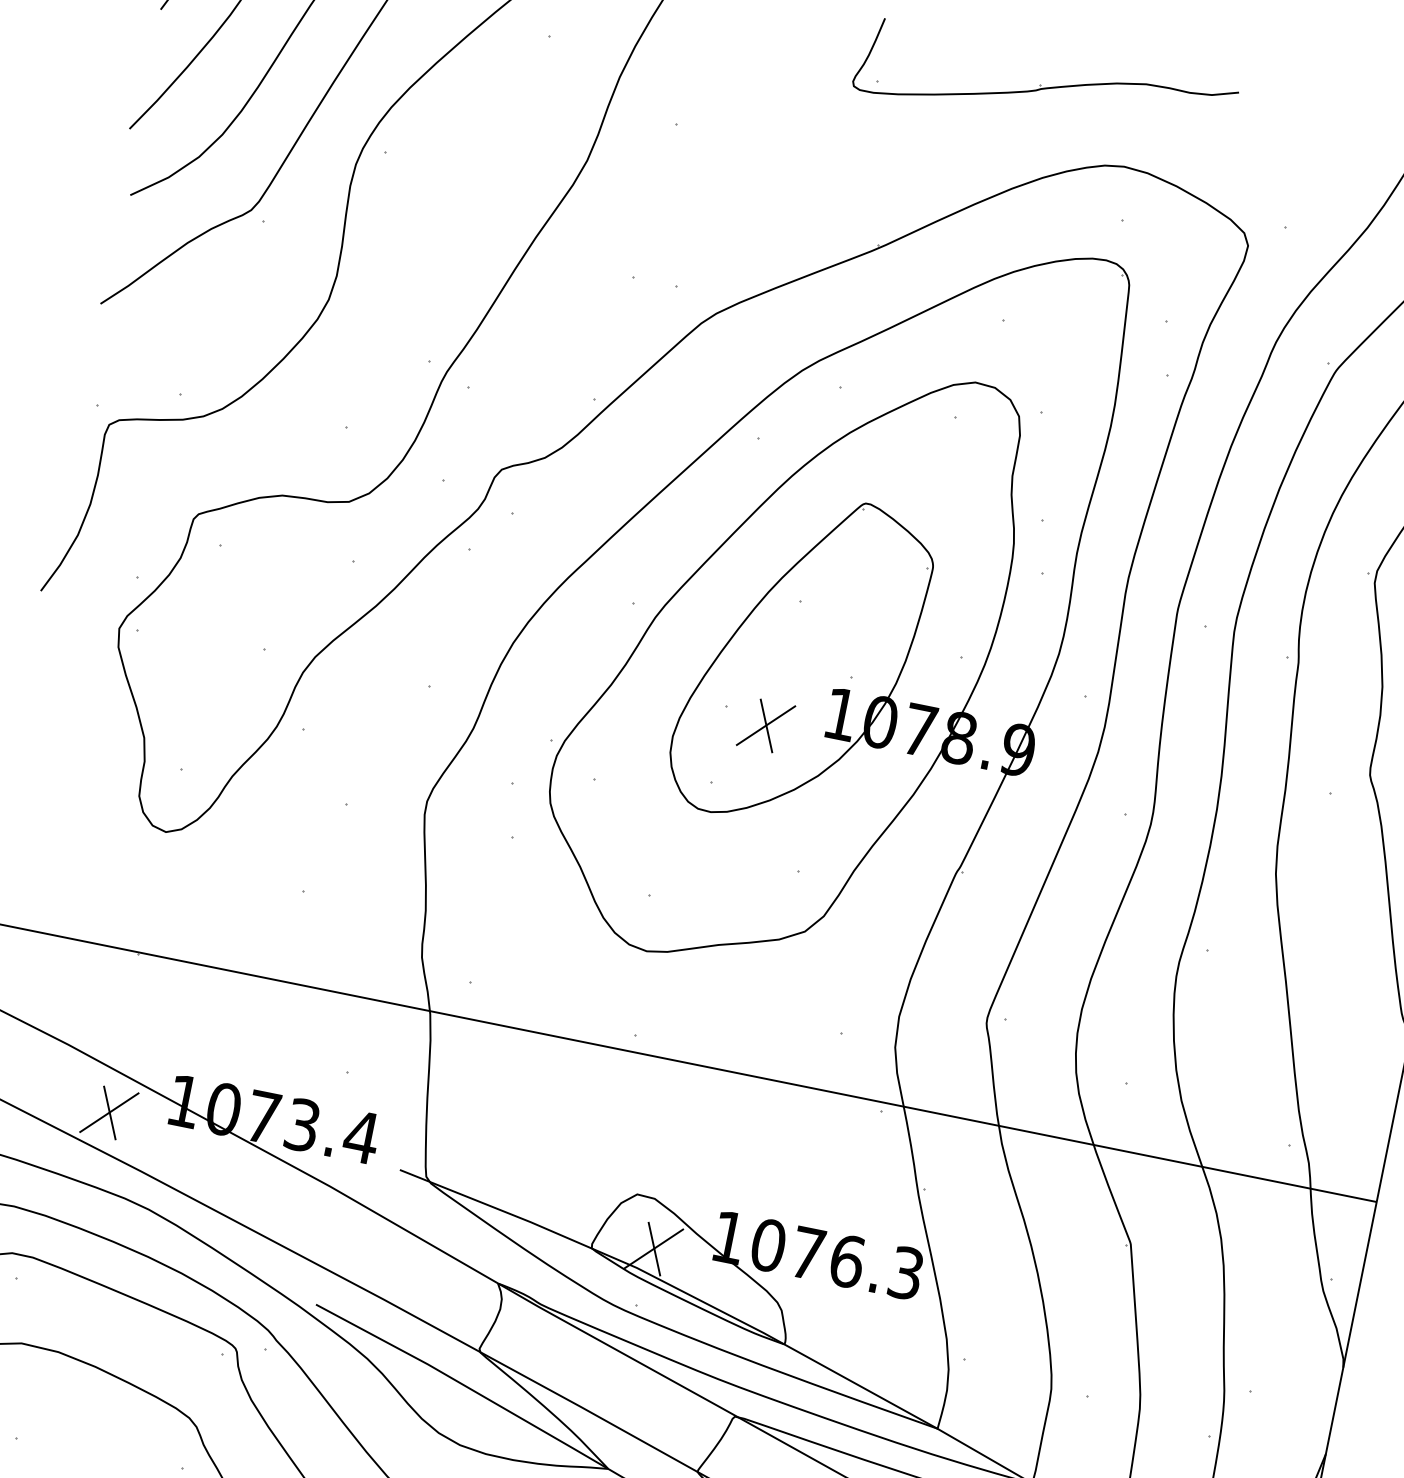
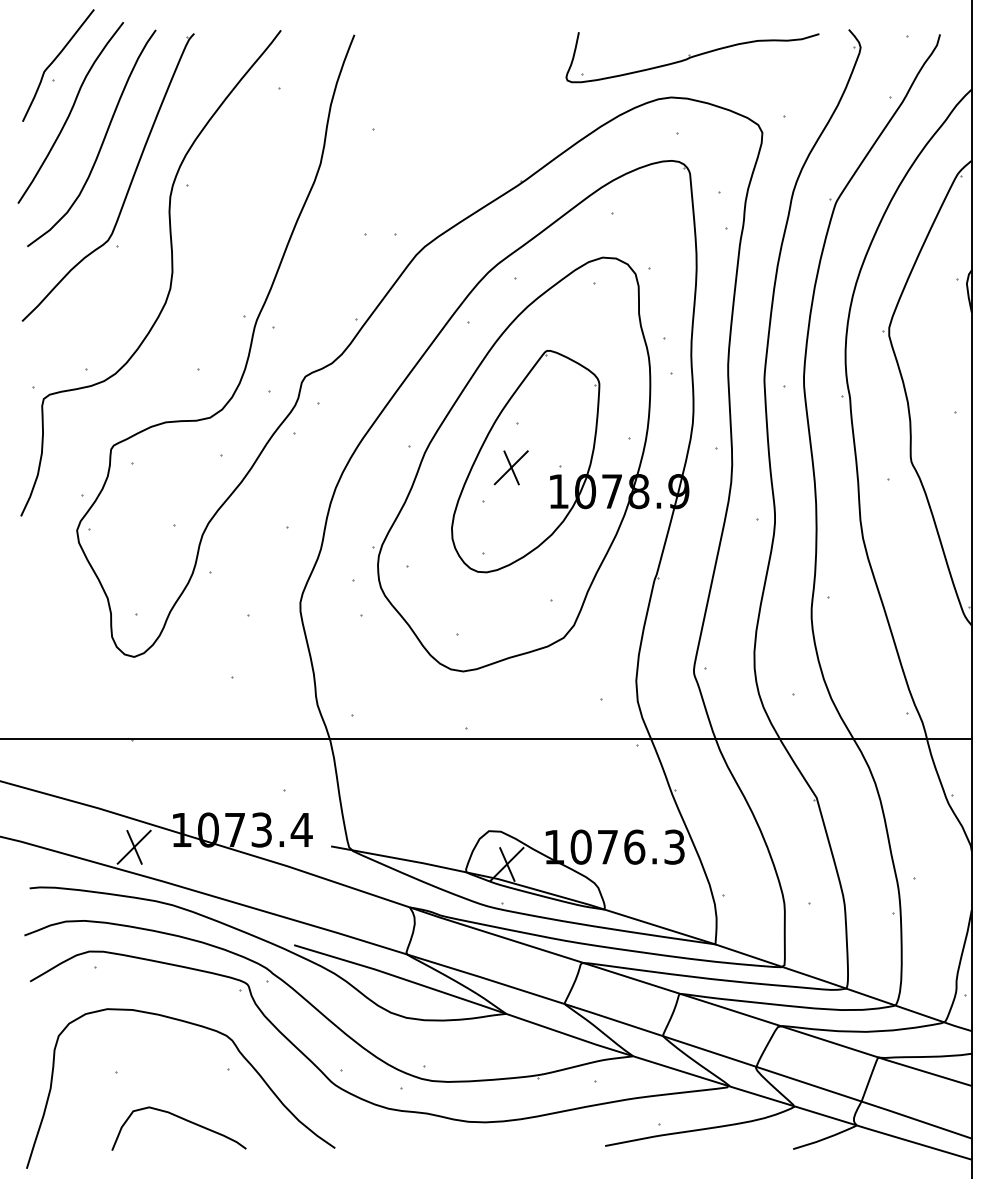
part: (1045, 89) -> (692, 57), moved
part: (764, 725) -> (510, 467), moved

